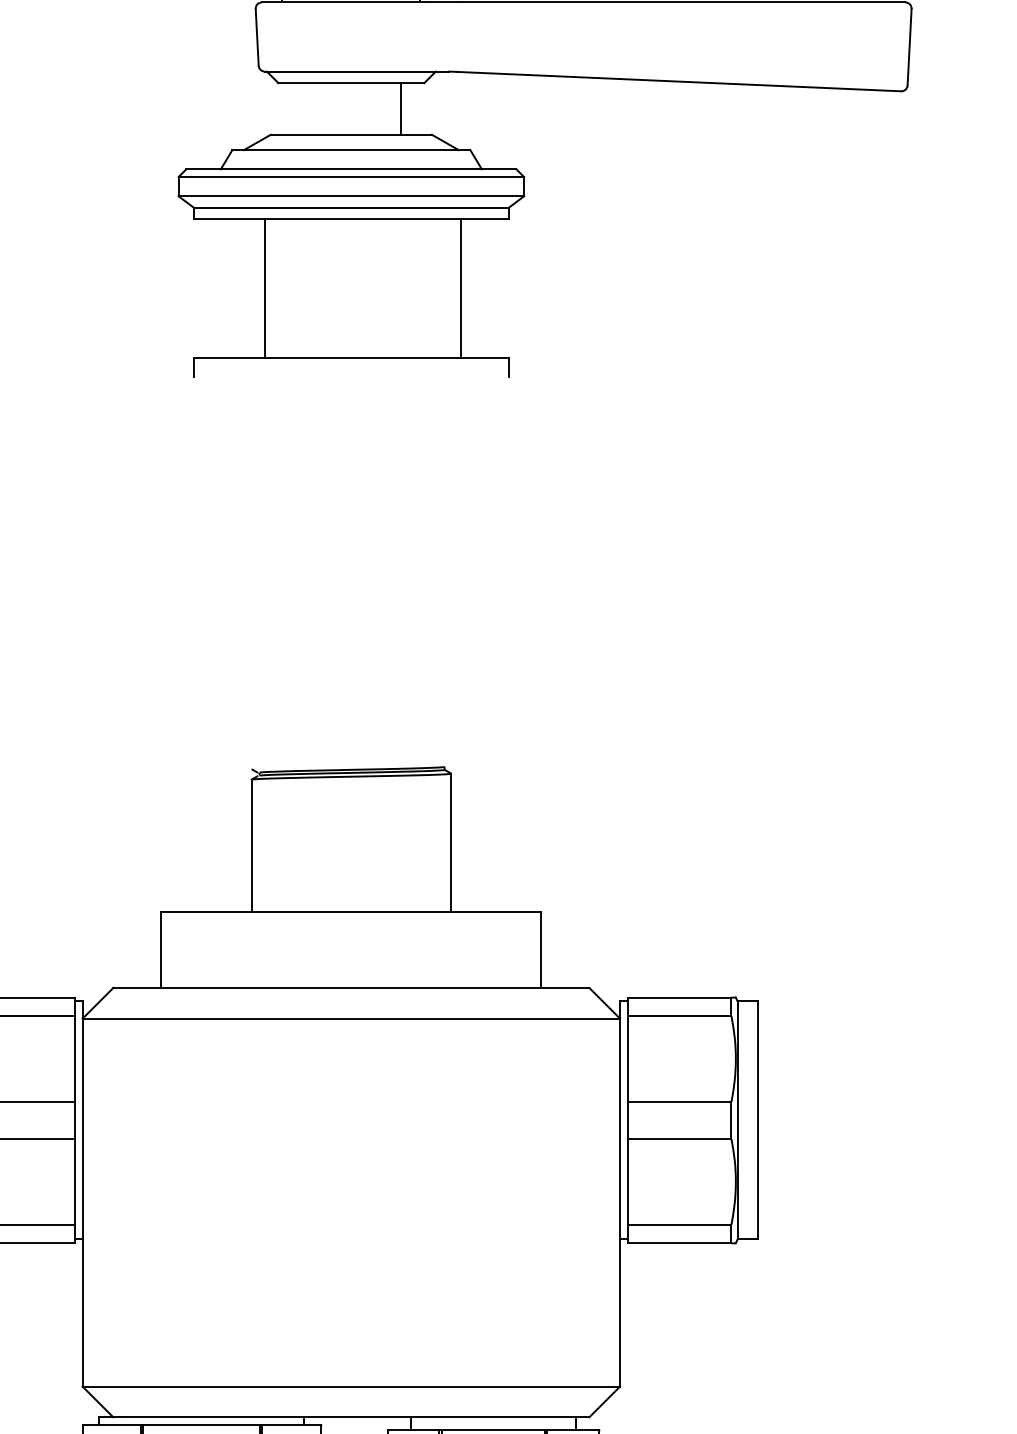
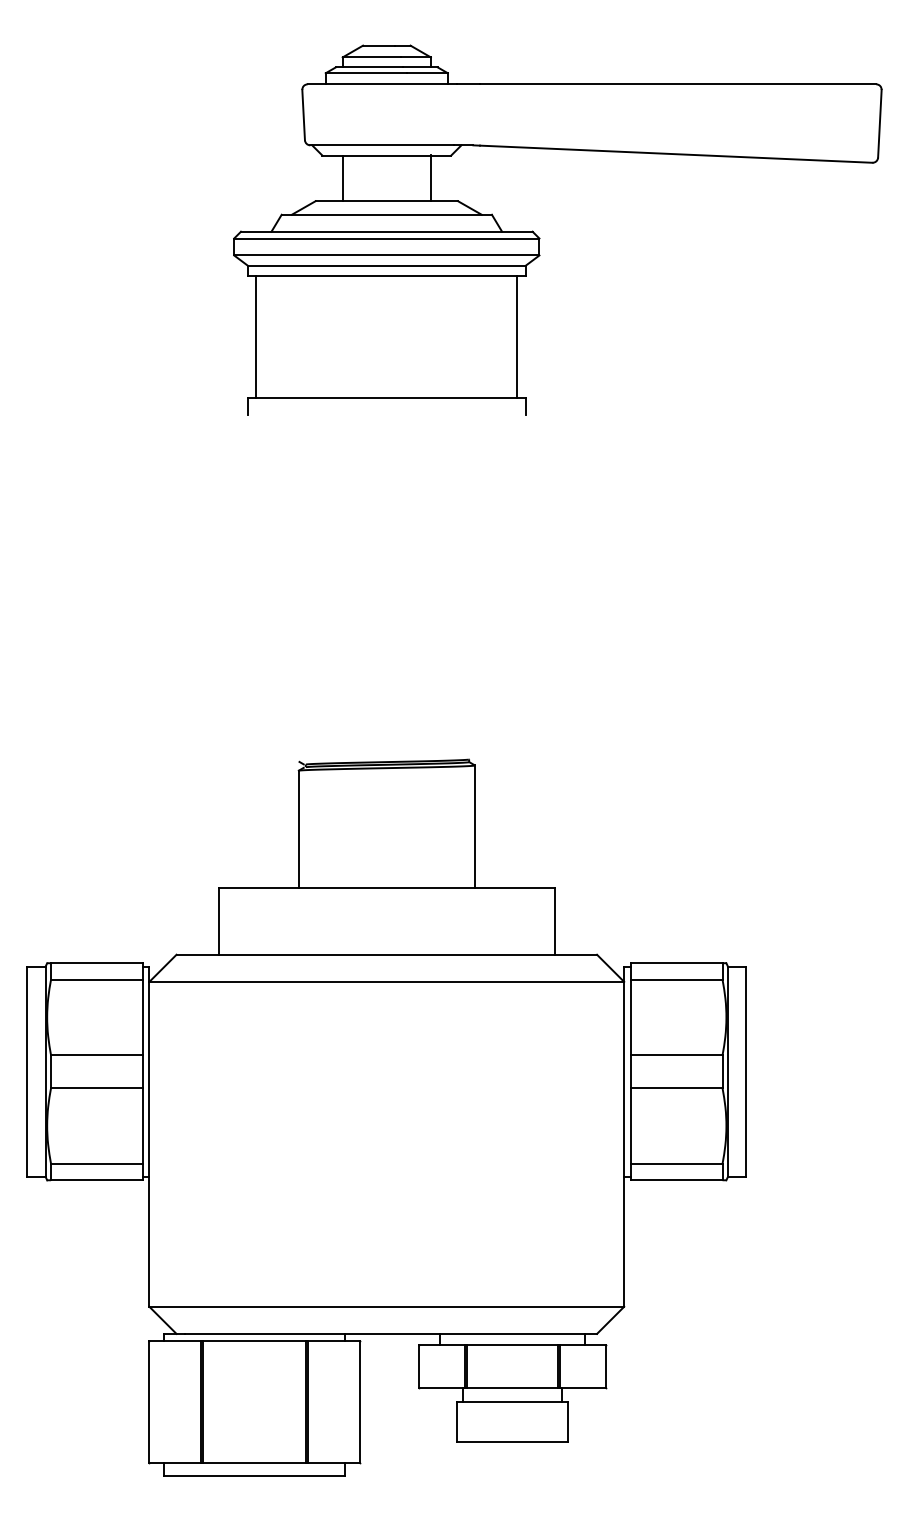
line: (301, 109) -> (342, 178), added
line: (264, 287) -> (256, 336), moved
line: (460, 287) -> (517, 336), moved

